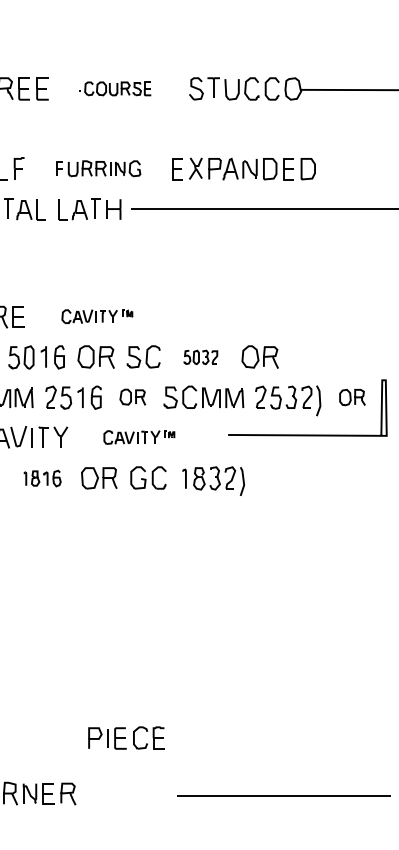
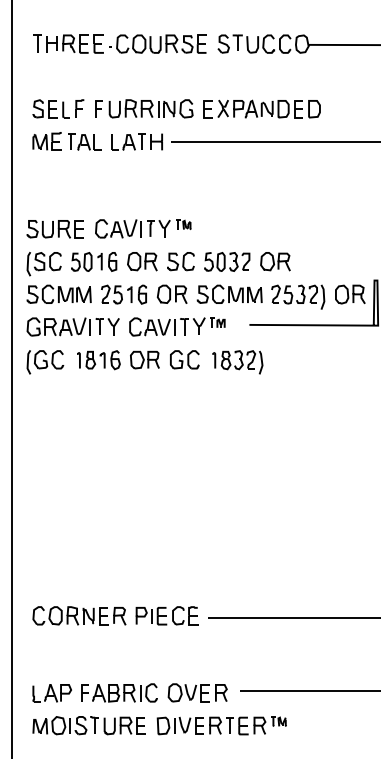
part: (114, 88) -> (157, 43), size x1.67
part: (98, 168) -> (144, 108), size x1.43
part: (97, 316) -> (143, 228), size x1.67
part: (201, 356) -> (227, 261), size x1.67
part: (132, 396) -> (171, 293), size x1.43
part: (352, 397) -> (350, 294), size x1.43
part: (139, 436) -> (177, 326), size x1.67
part: (42, 478) -> (98, 360), size x1.43
part: (125, 737) -> (166, 615), moved

